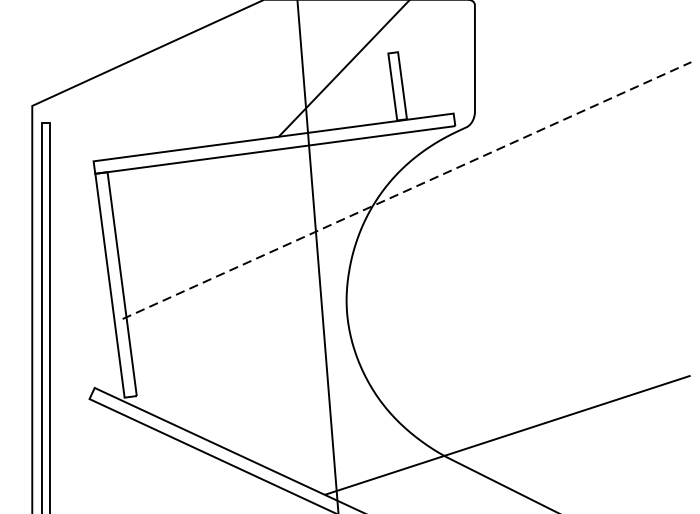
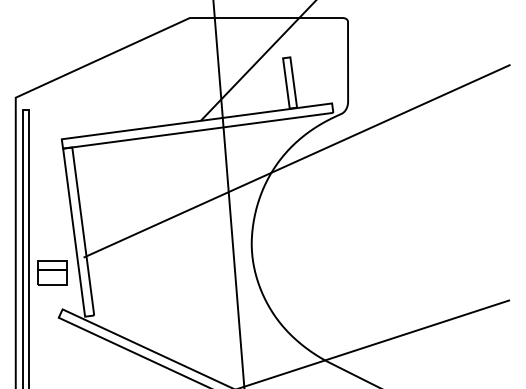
line: (407, 190) -> (297, 161), dashed -> solid
part: (81, 338) -> (52, 272), added

